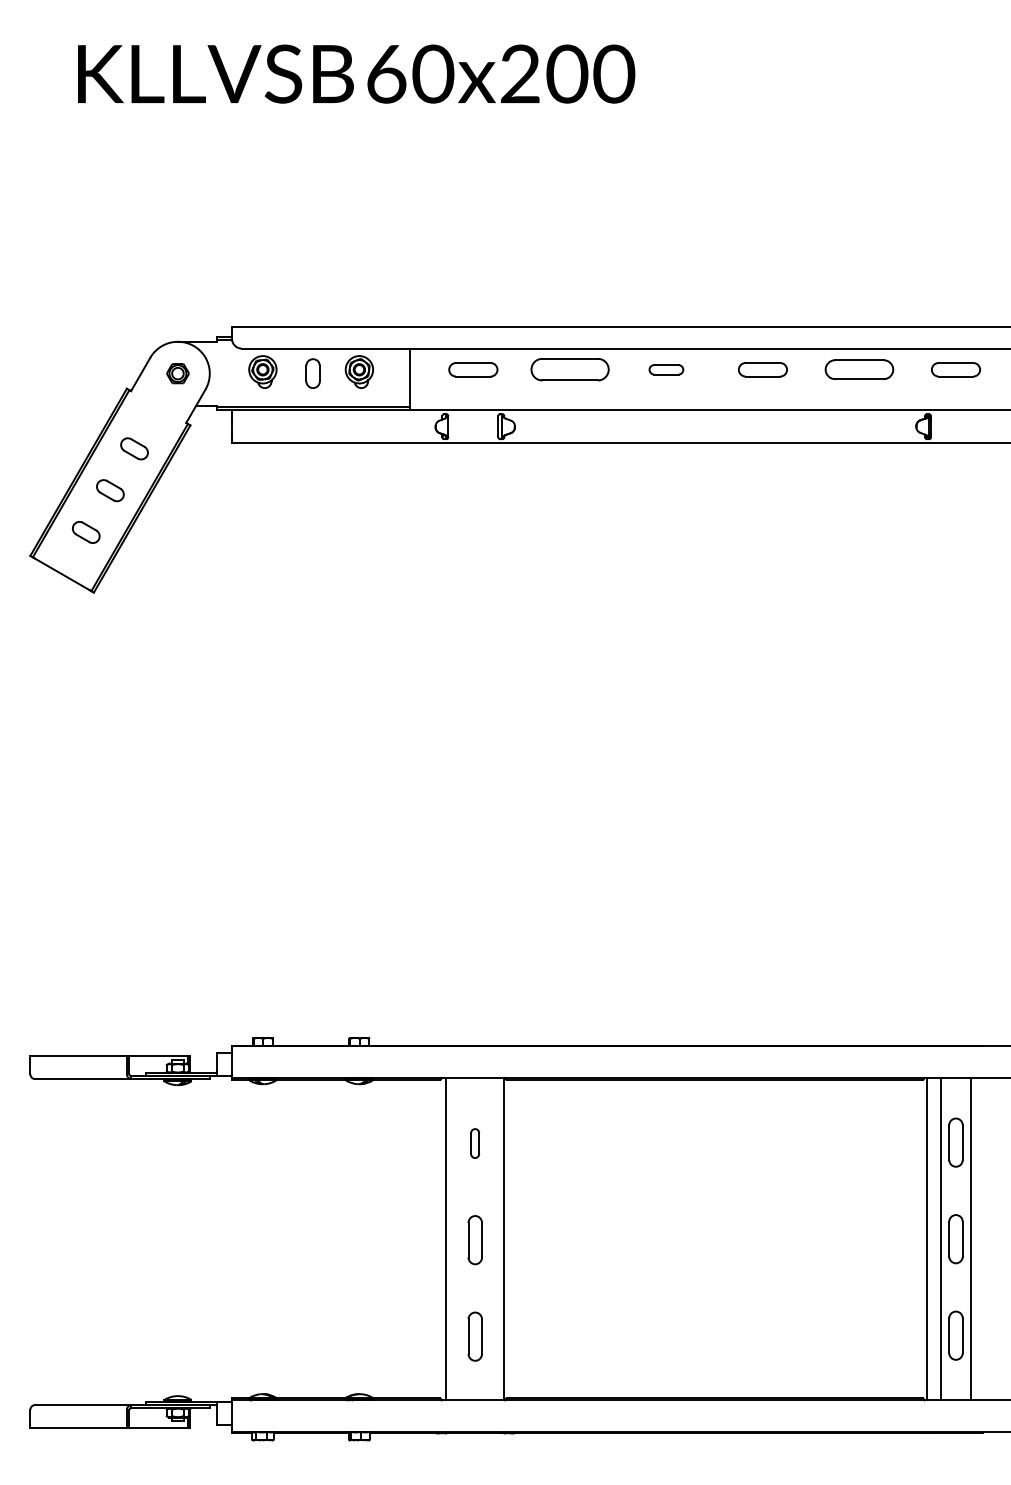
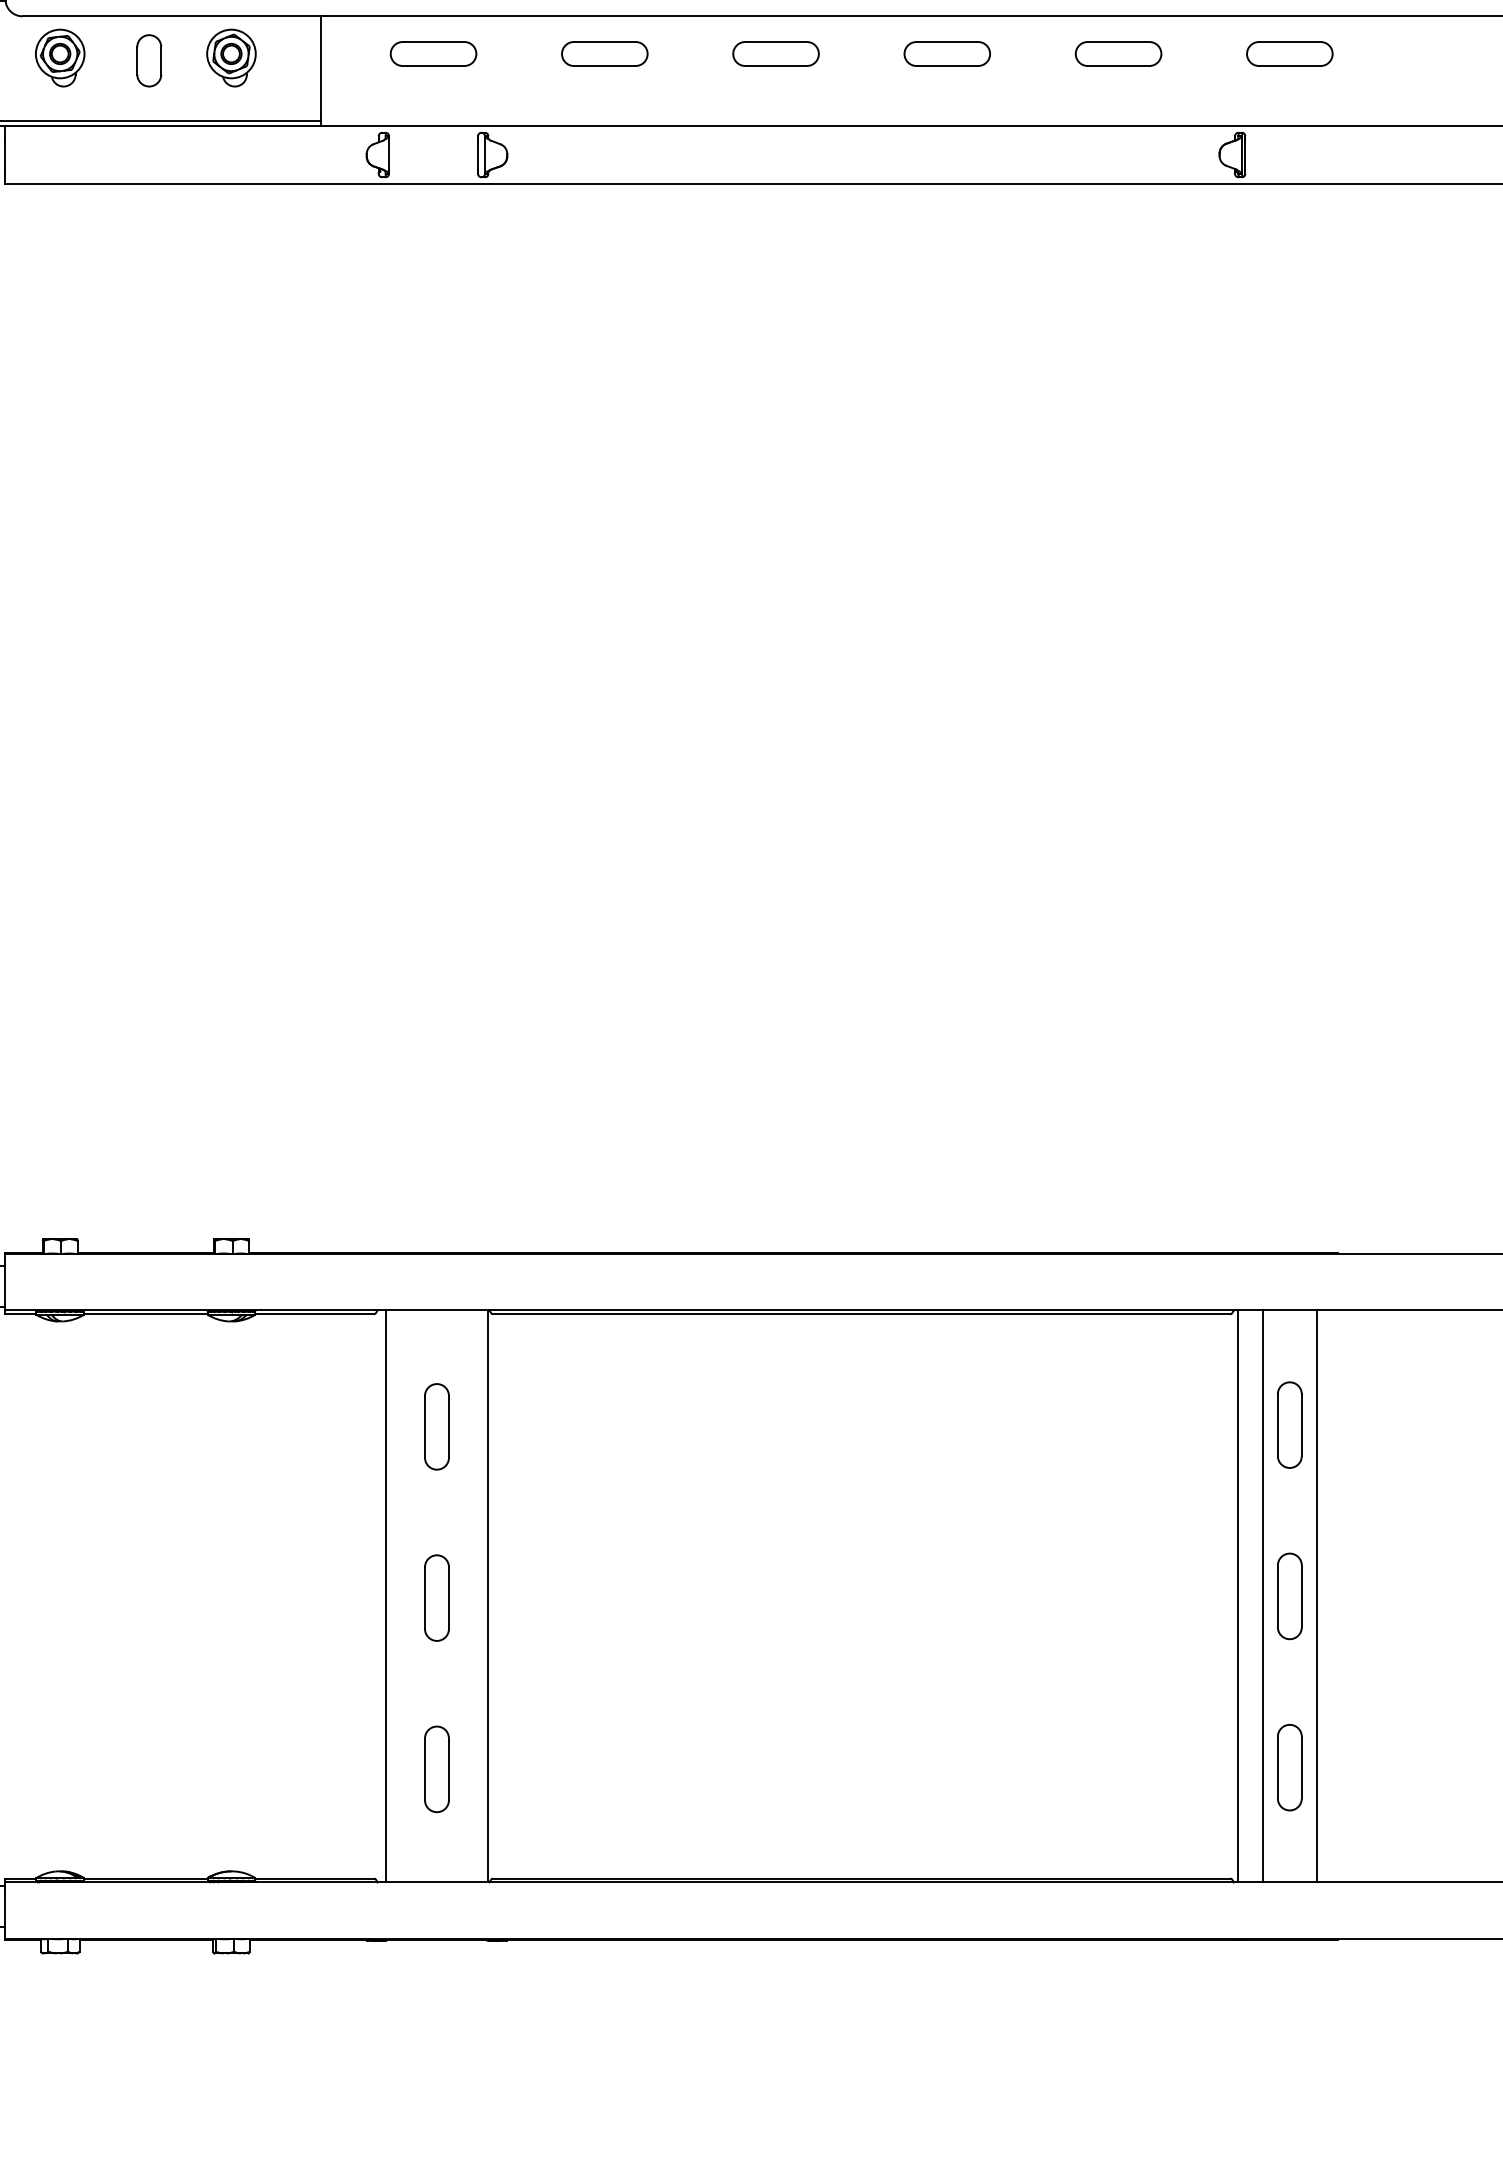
part: (569, 369) -> (604, 53), size x0.62
part: (666, 369) -> (776, 53), size x1.43
part: (859, 369) -> (1118, 53), size x0.71
part: (474, 1143) -> (435, 1426), size x1.67

